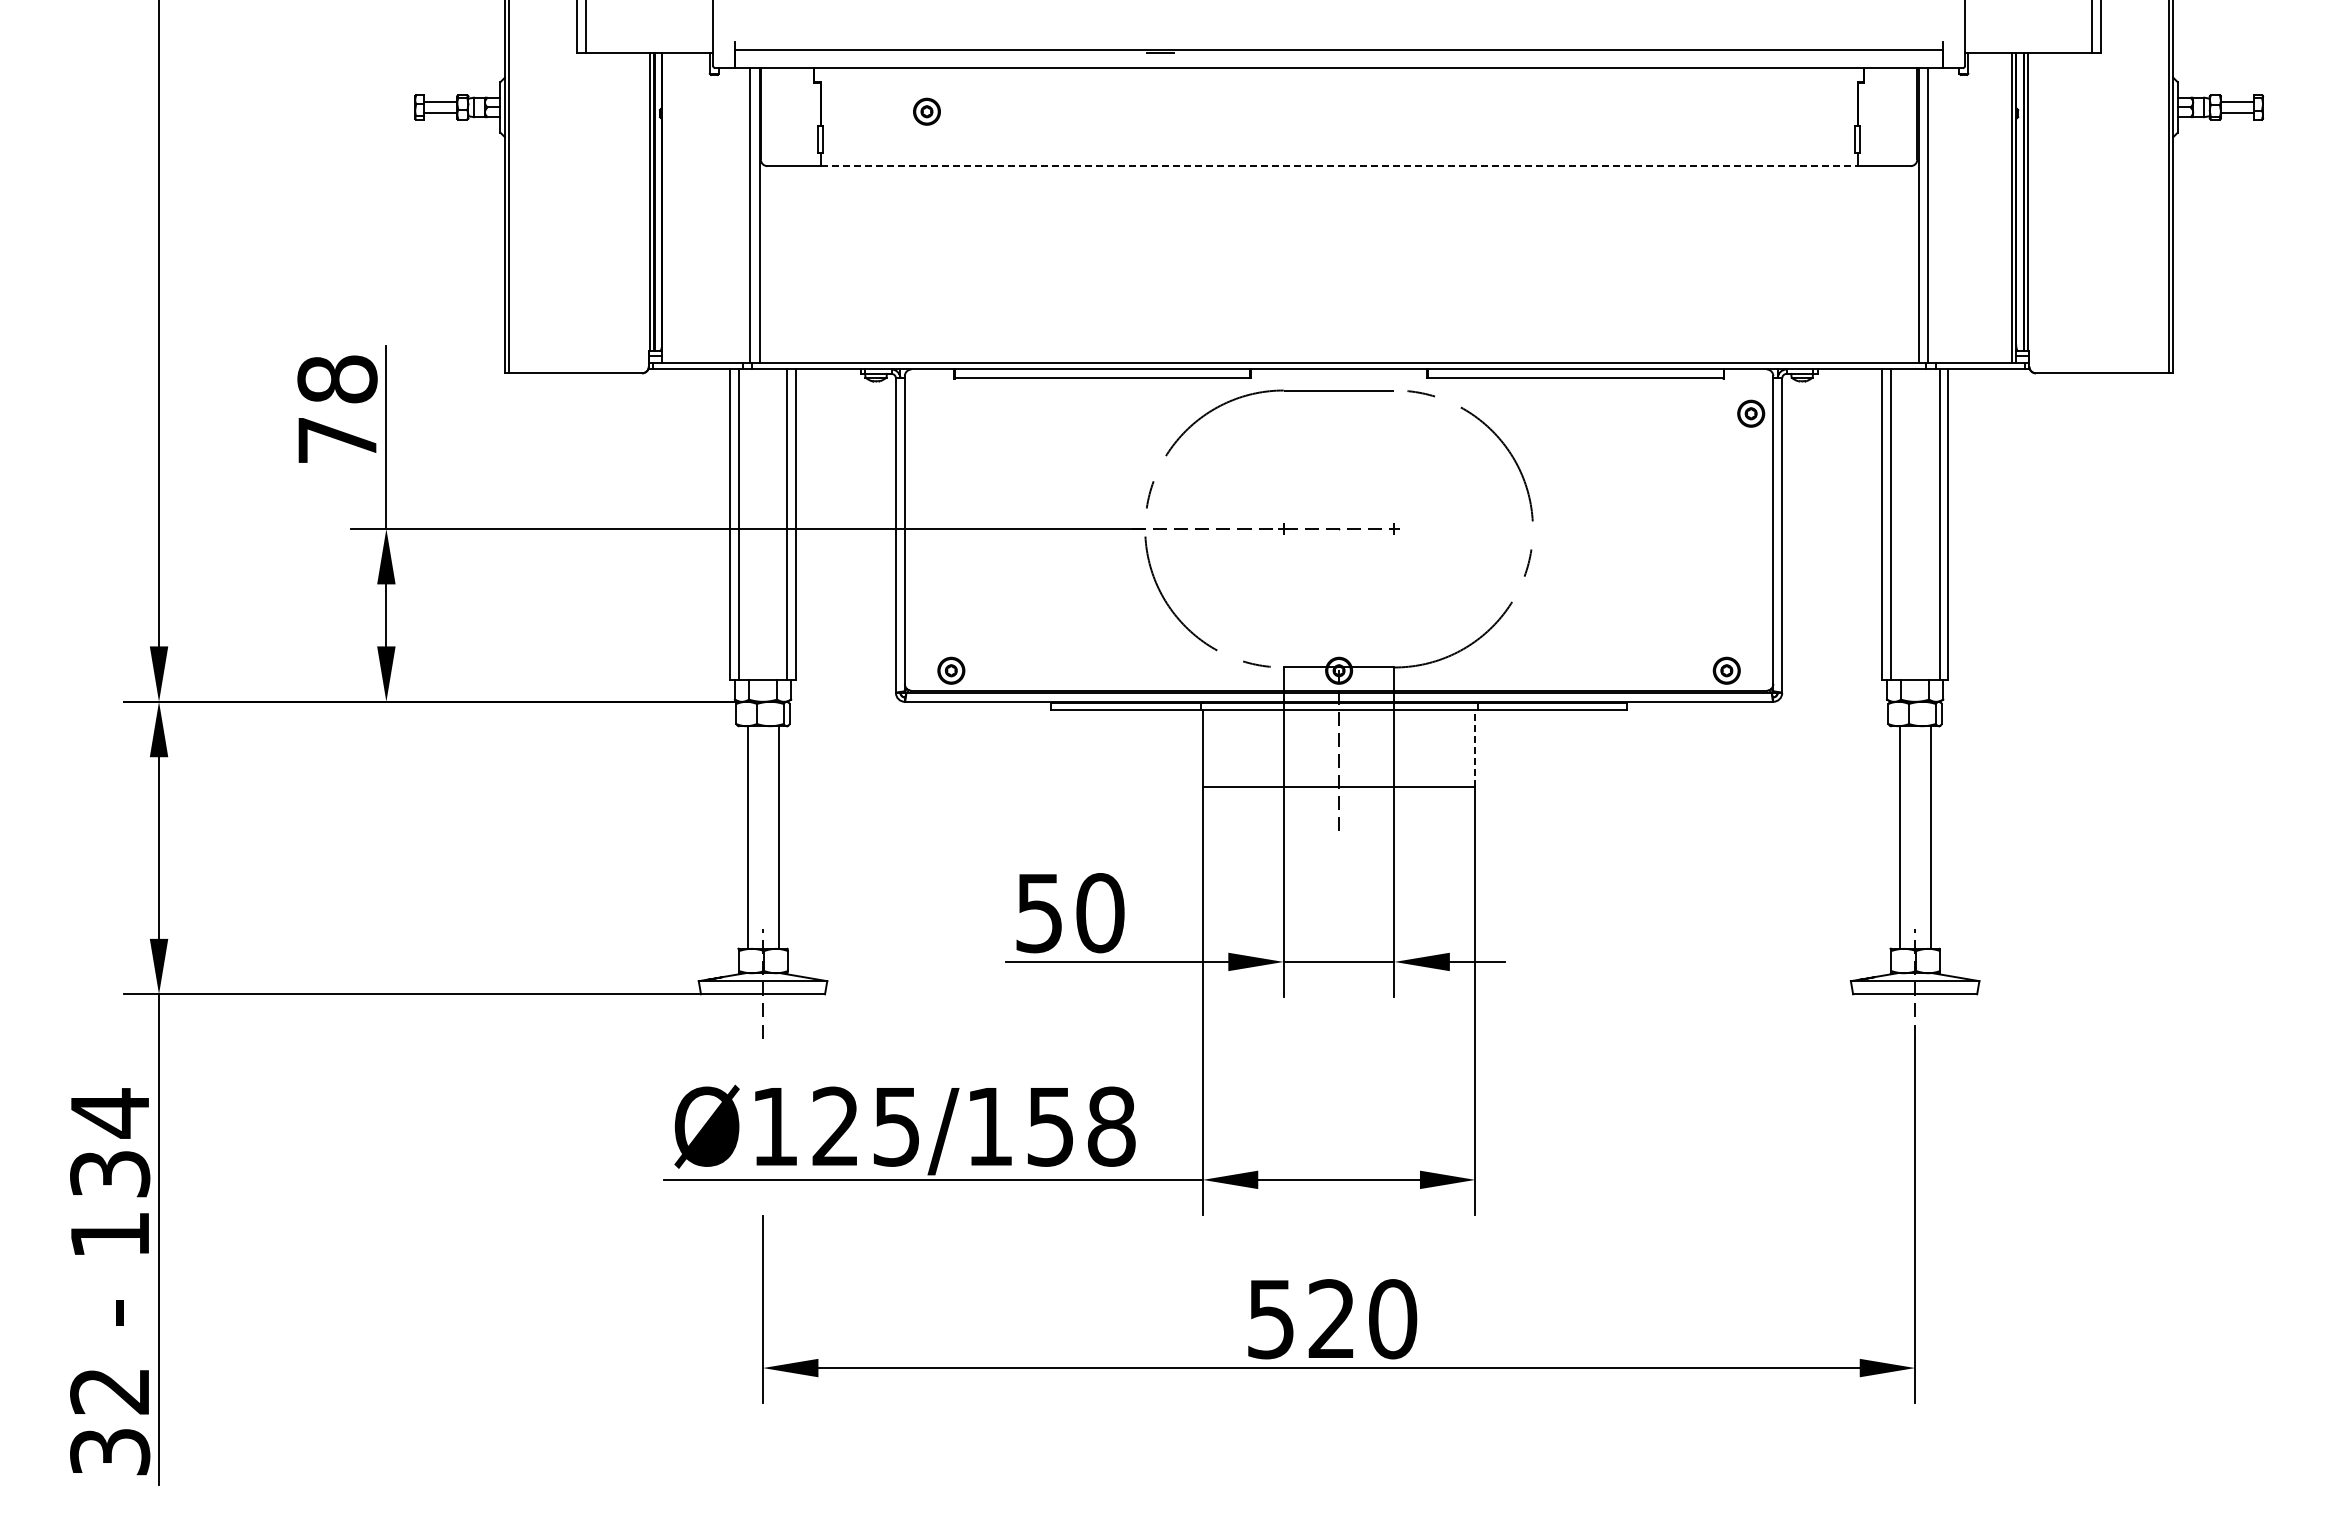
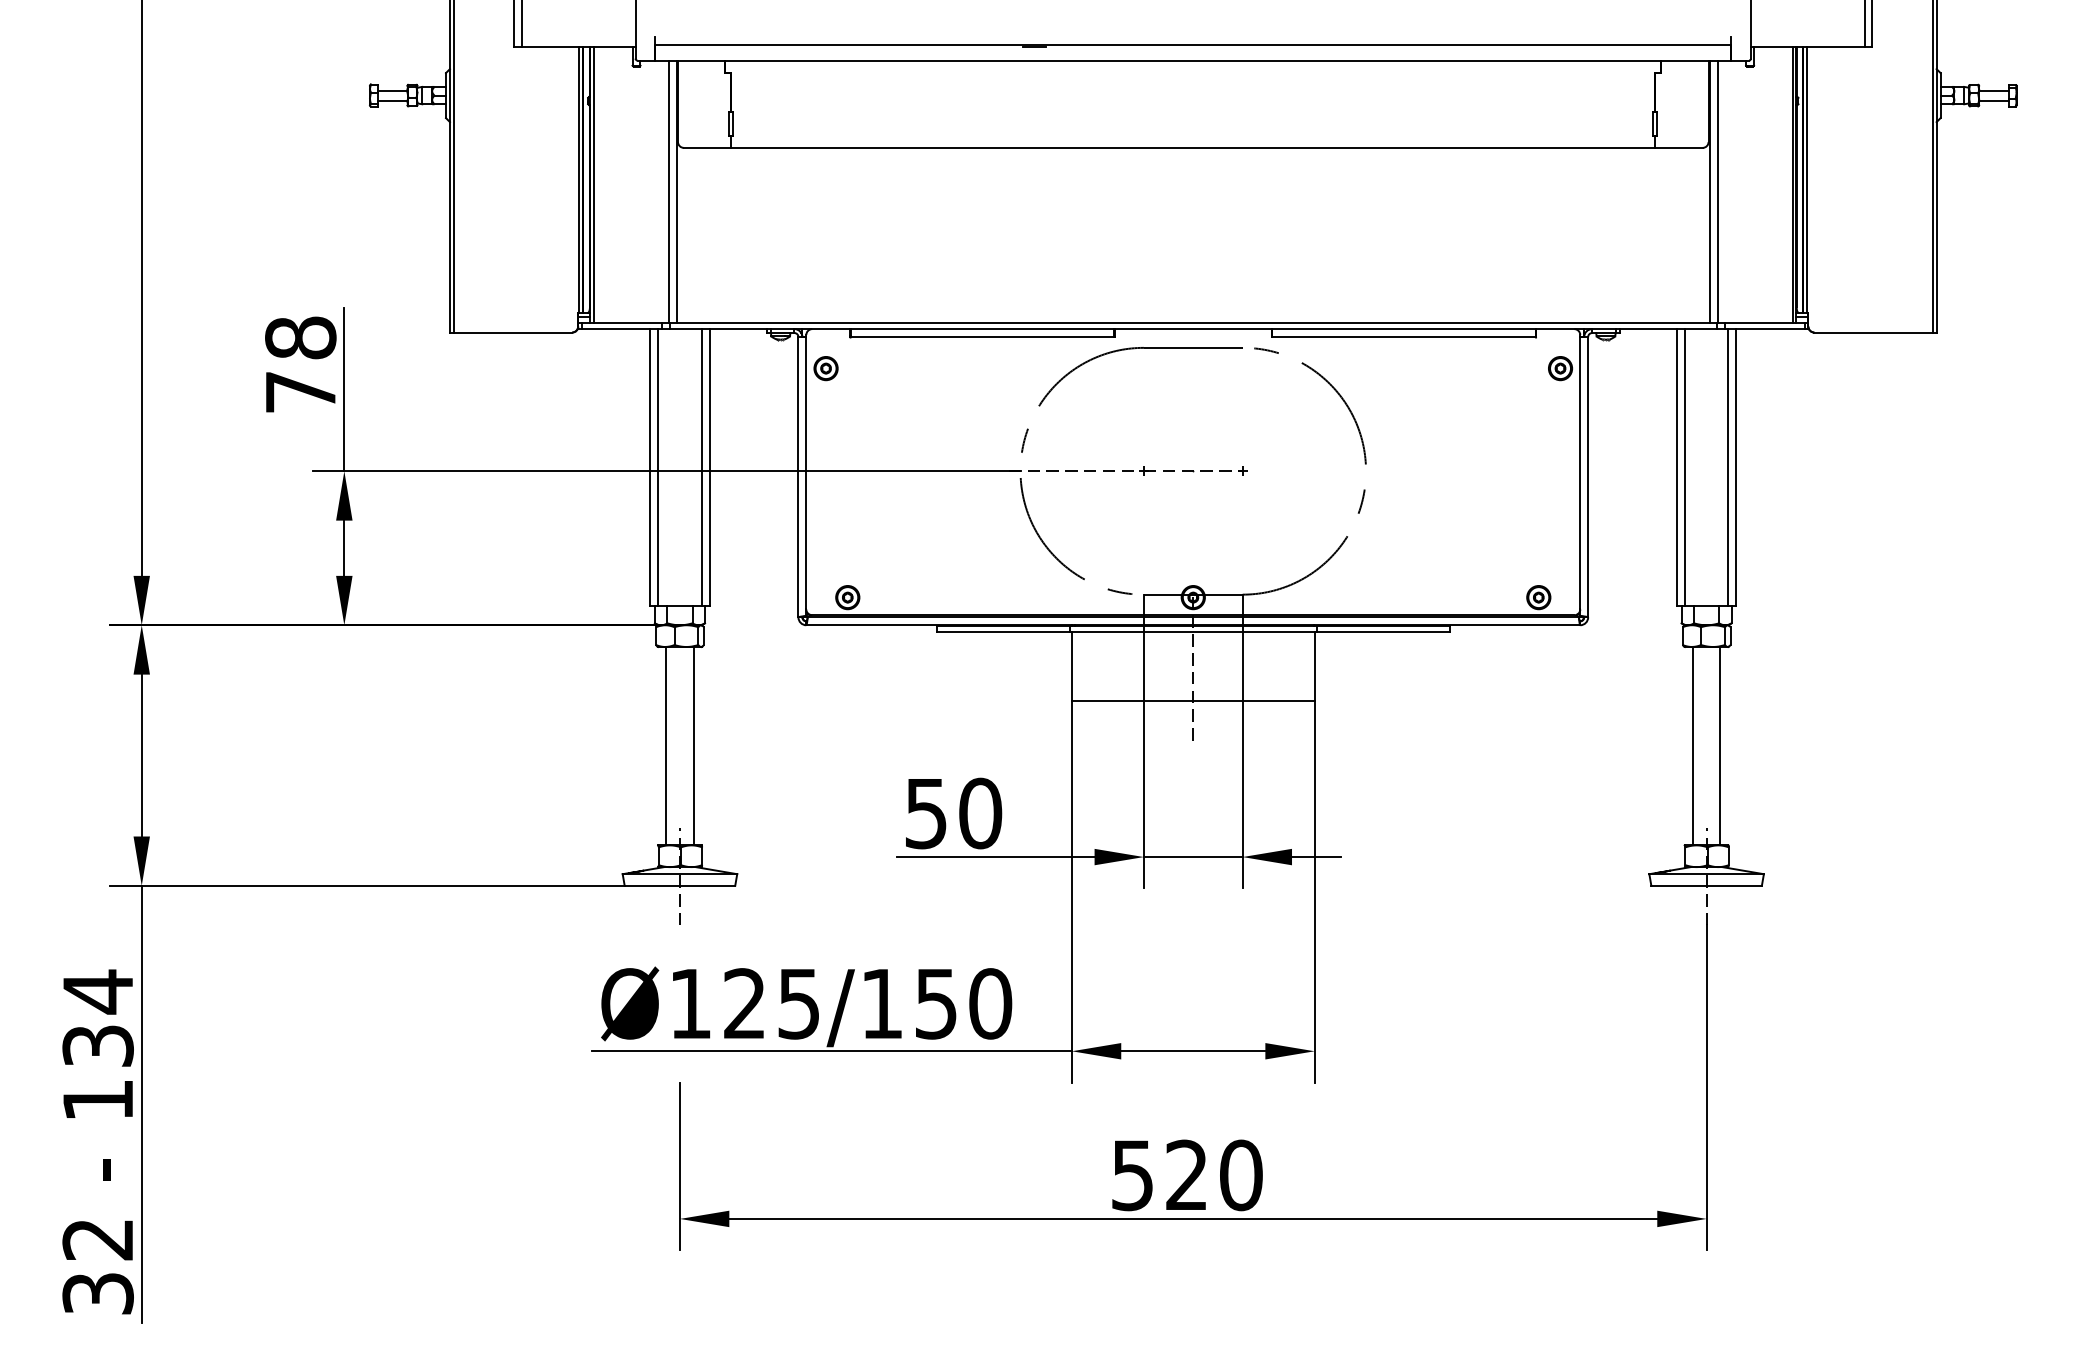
part: (926, 111) -> (825, 368), moved
line: (1339, 166) -> (1193, 148), dashed -> solid
line: (666, 207) -> (593, 184), added
line: (1475, 748) -> (1314, 666), dashed -> solid
text: (1111, 1126) -> (990, 1003), Ø125/158 -> Ø125/150

